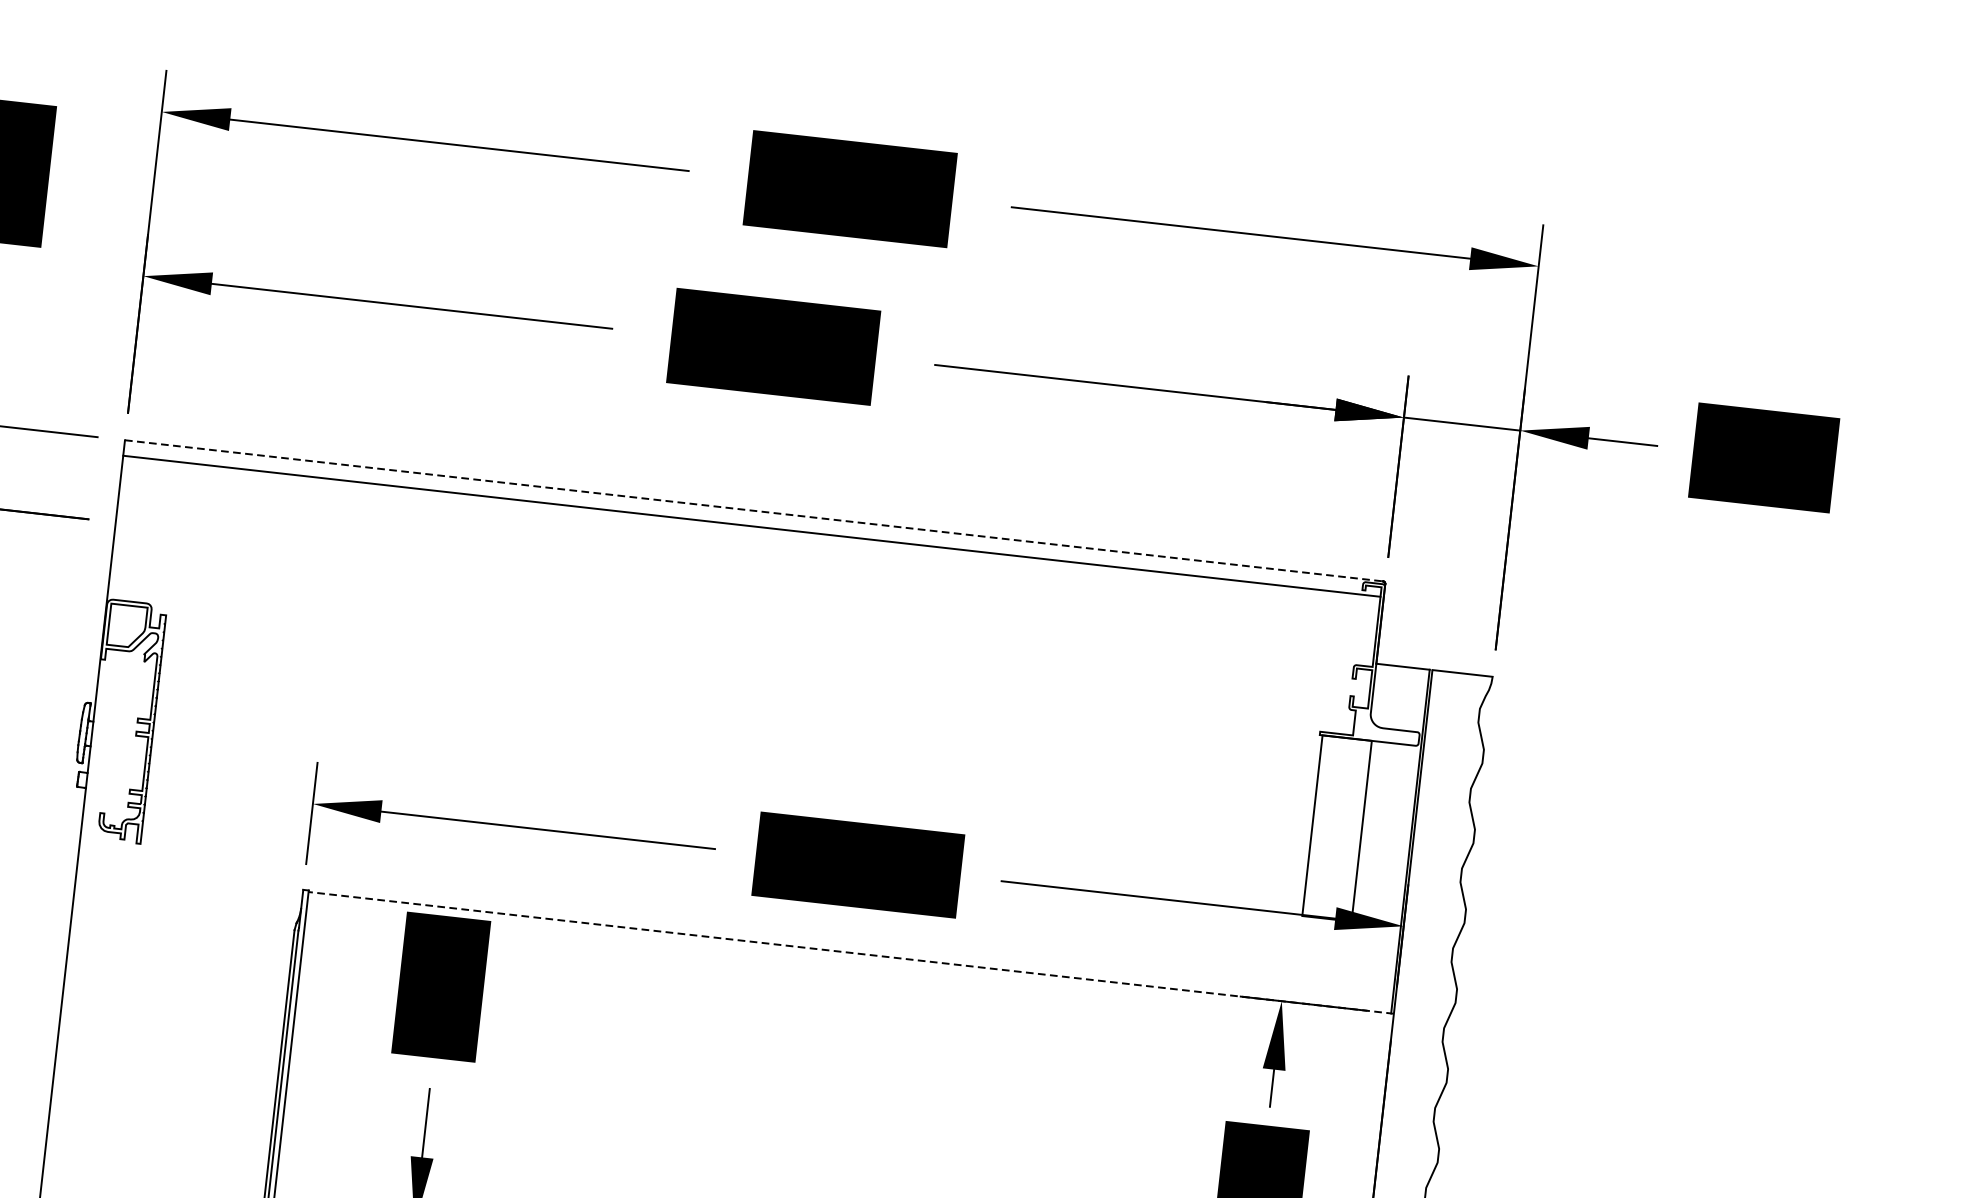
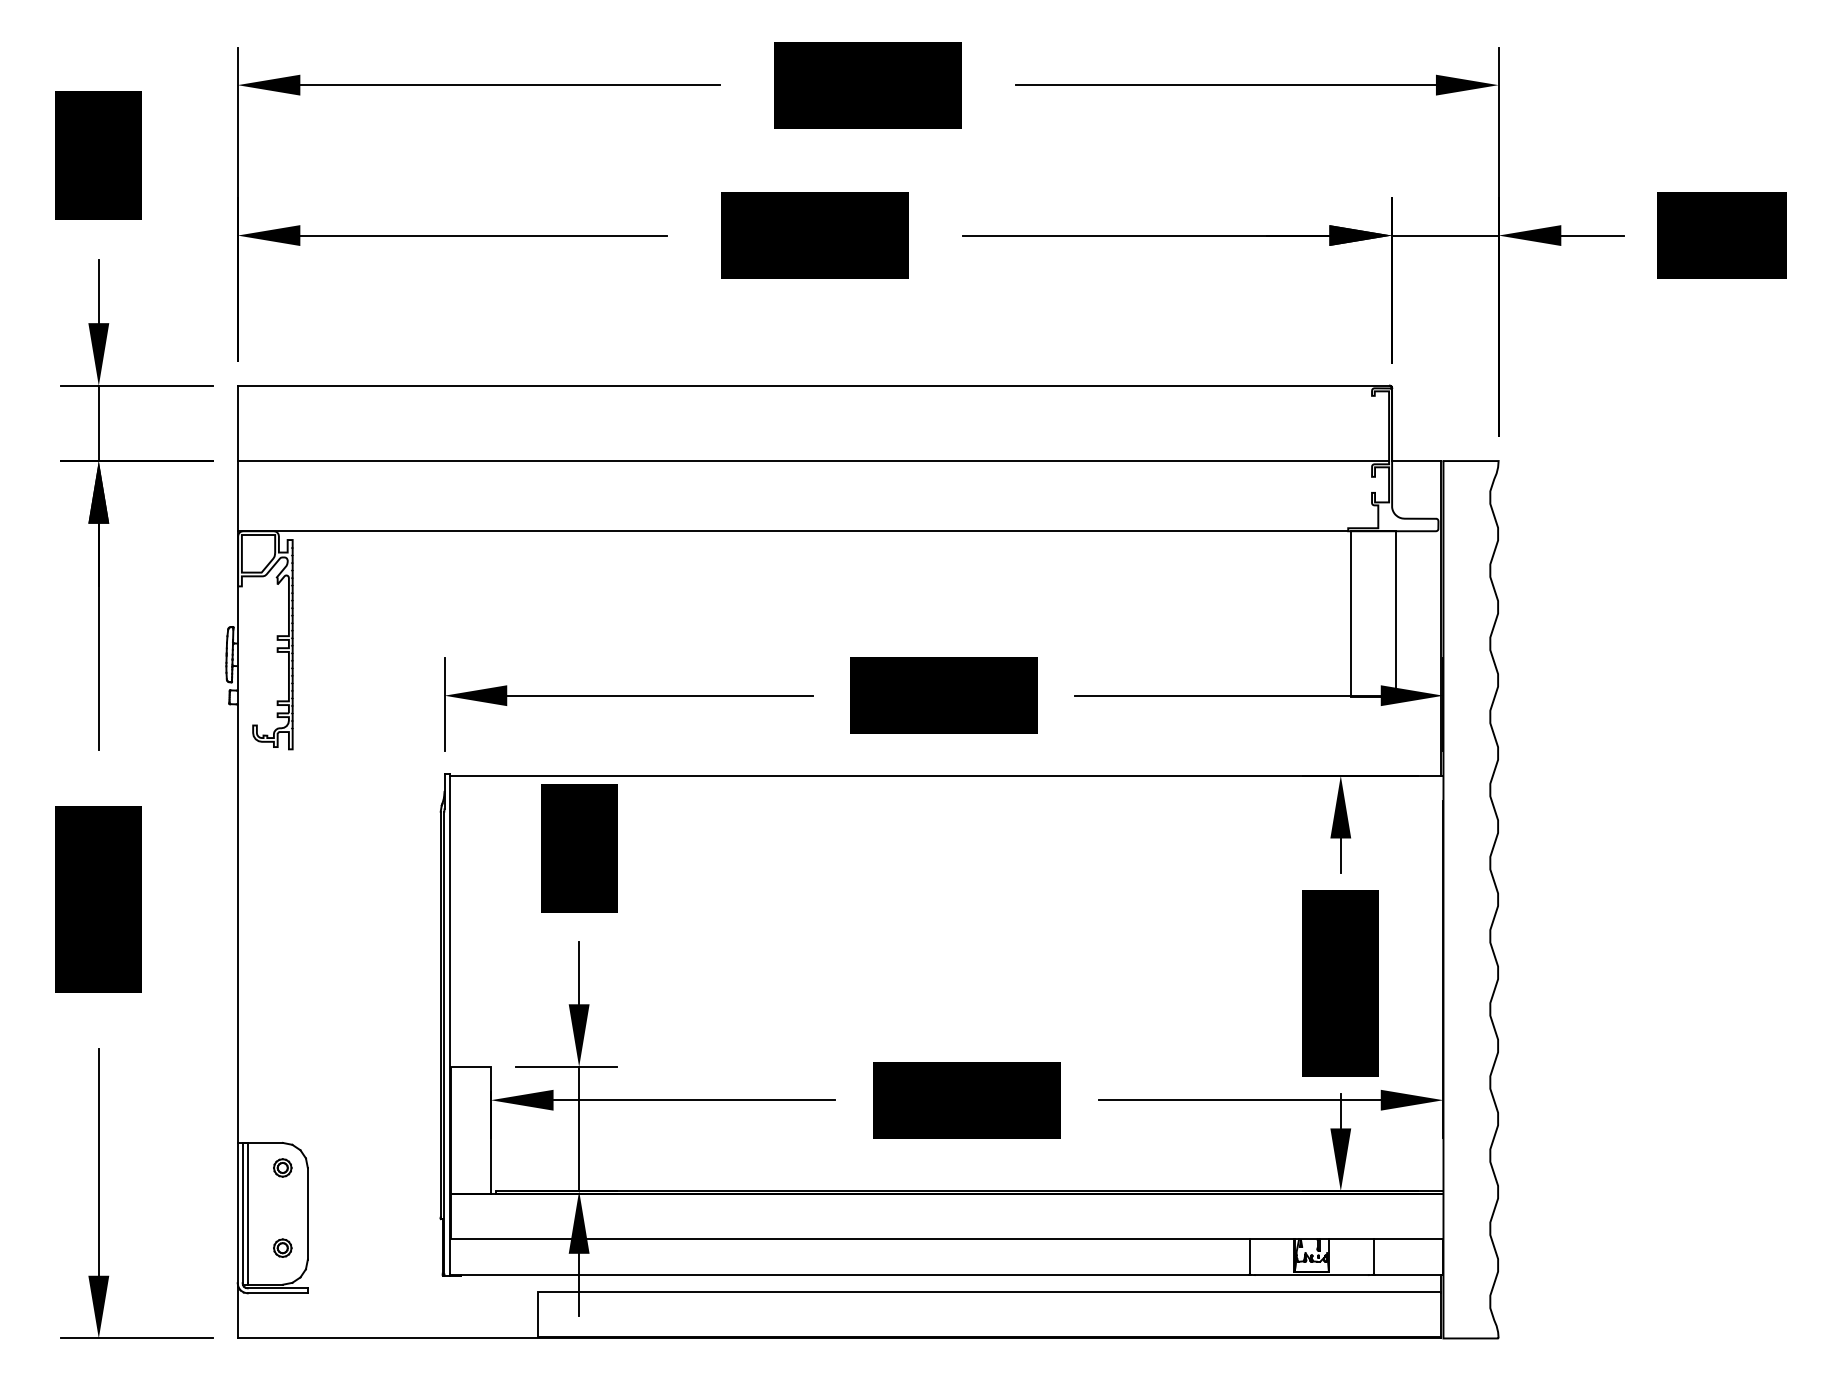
line: (753, 510) -> (813, 385), dashed -> solid
line: (751, 526) -> (813, 461), moved
line: (713, 667) -> (792, 531), added
line: (851, 952) -> (946, 775), dashed -> solid

